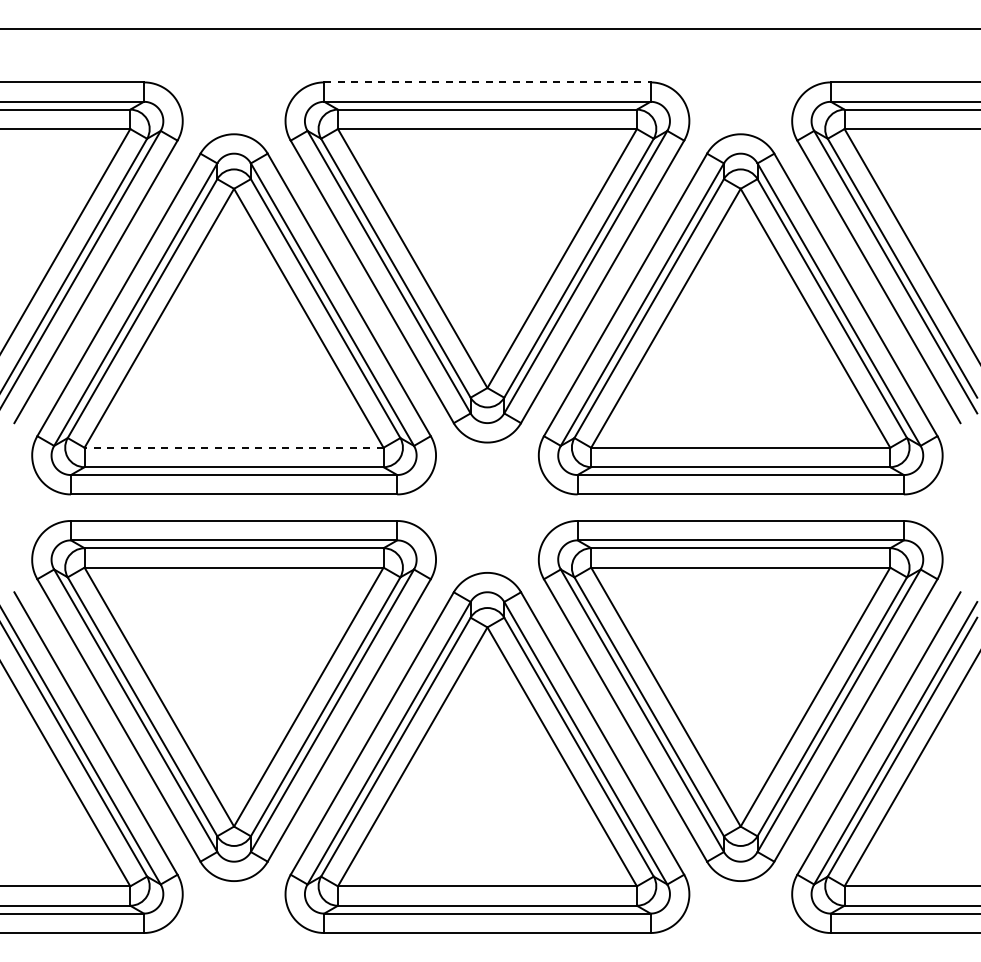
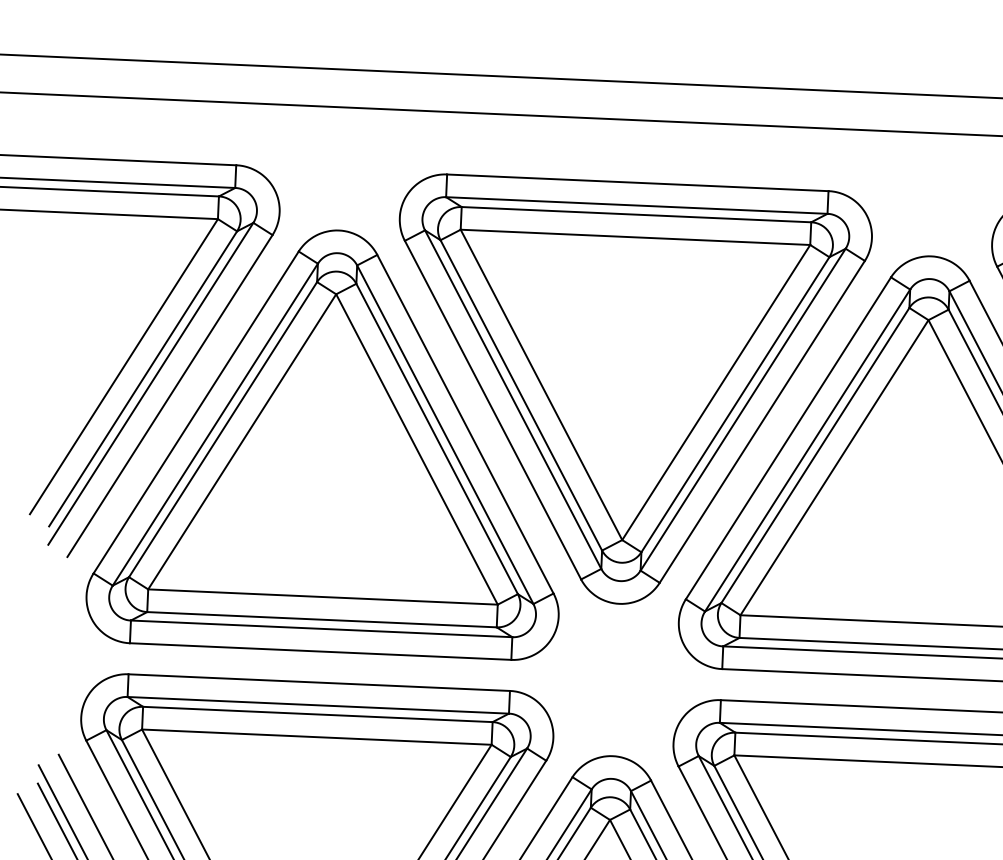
line: (487, 82) -> (637, 182), dashed -> solid
line: (233, 447) -> (322, 596), dashed -> solid

